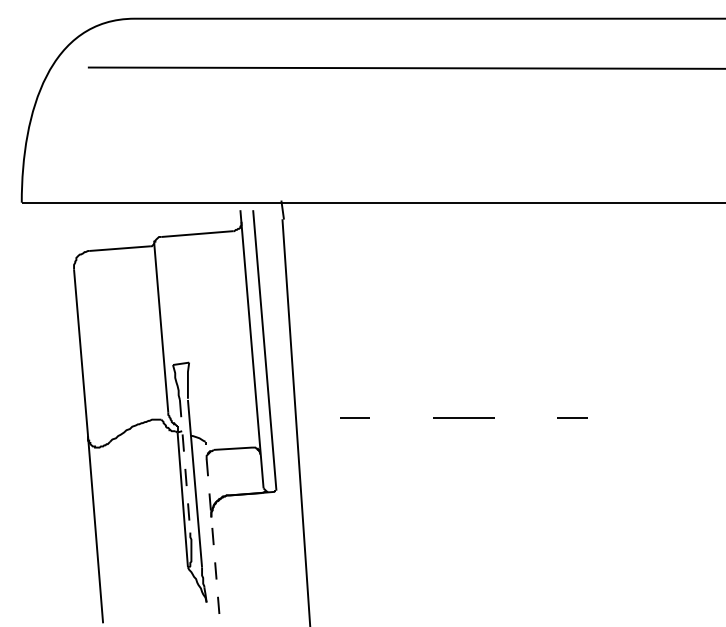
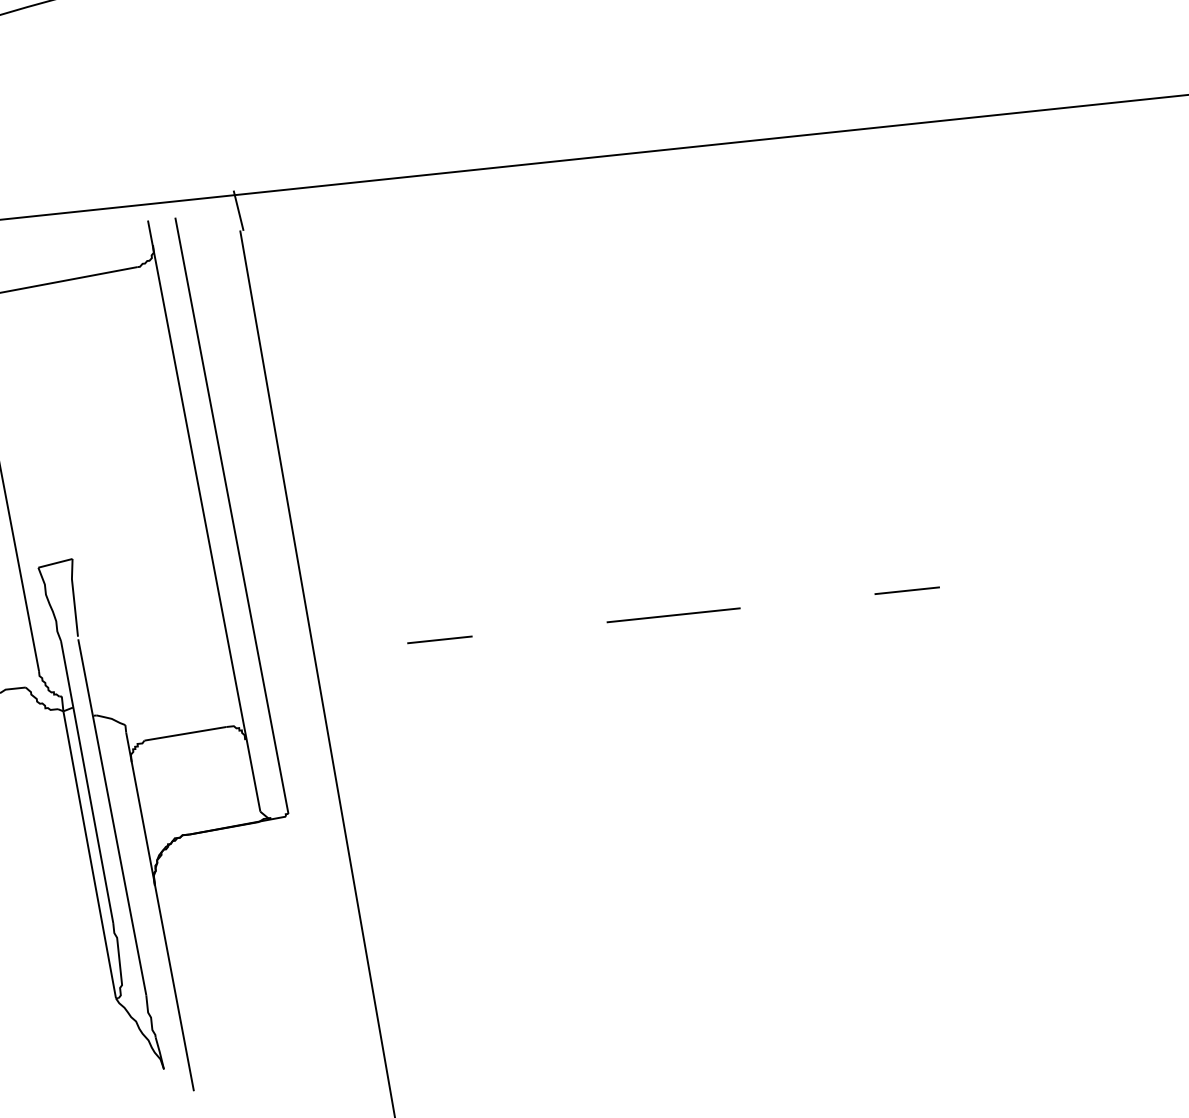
line: (185, 466) -> (88, 782), dashed -> solid
line: (212, 529) -> (160, 911), dashed -> solid

